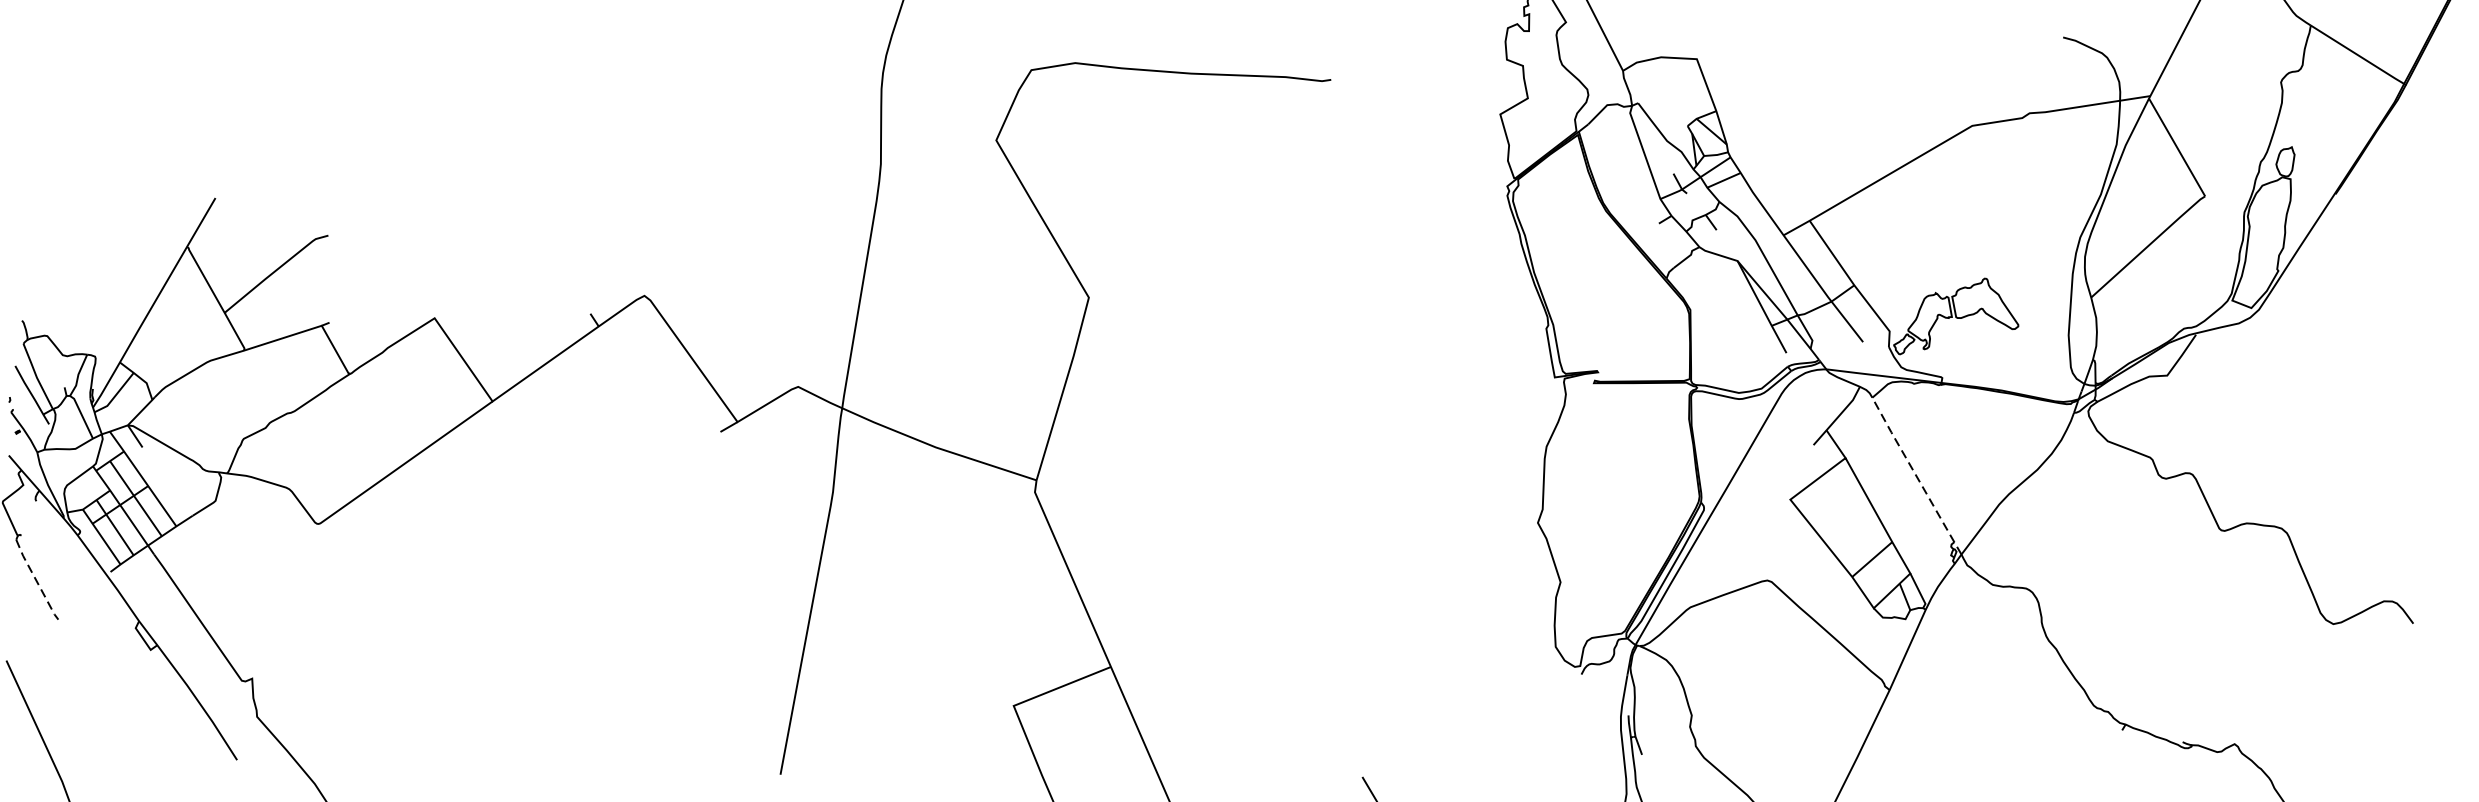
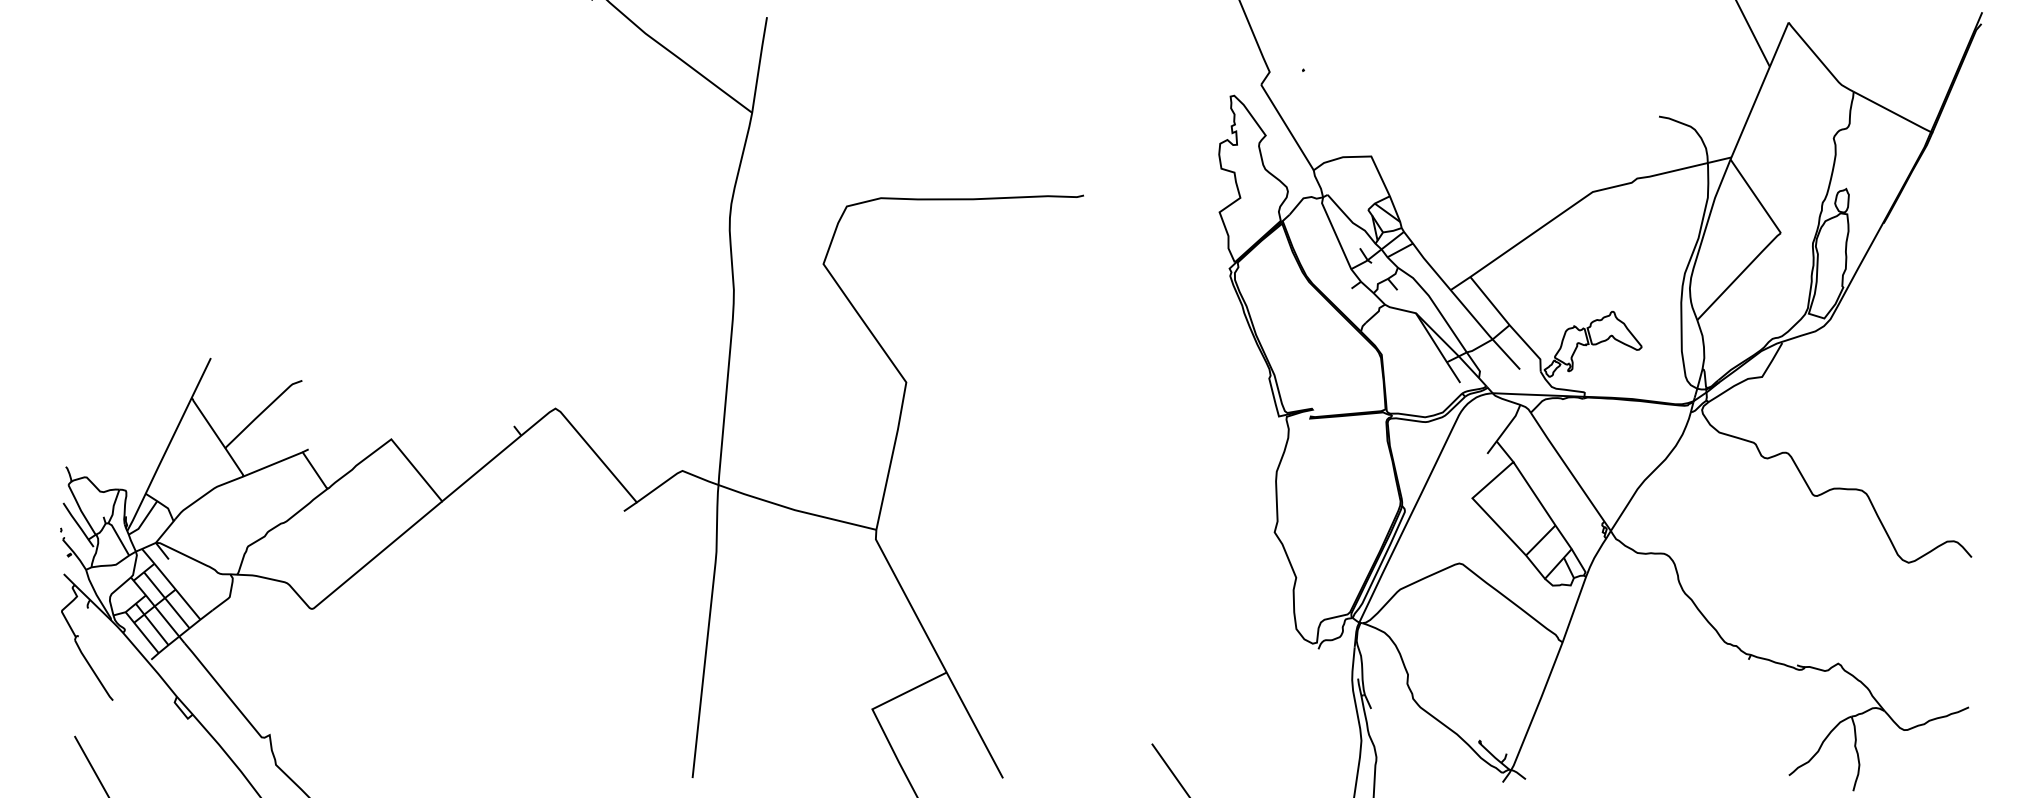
line: (1916, 475) -> (1570, 471), dashed -> solid
line: (36, 581) -> (93, 671), dashed -> solid

